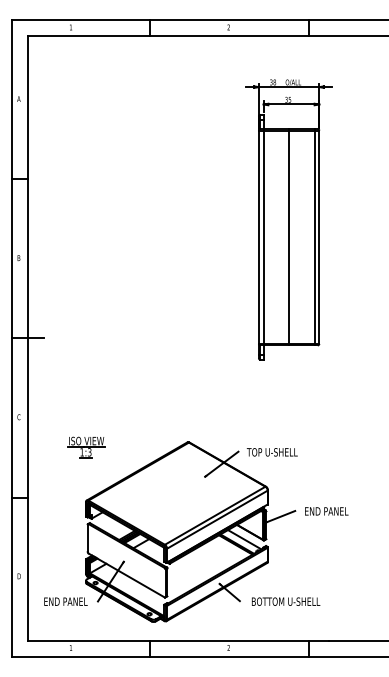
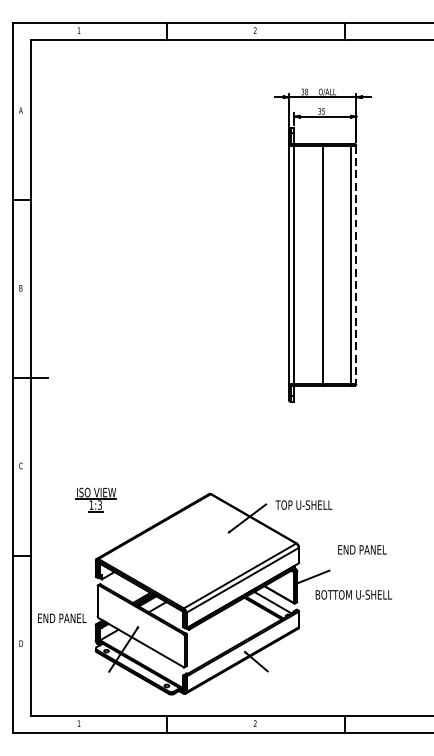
line: (319, 237) -> (356, 265), solid -> dashed
text: (326, 511) -> (362, 550), moved
text: (65, 601) -> (61, 618), moved
text: (286, 601) -> (354, 594), moved

